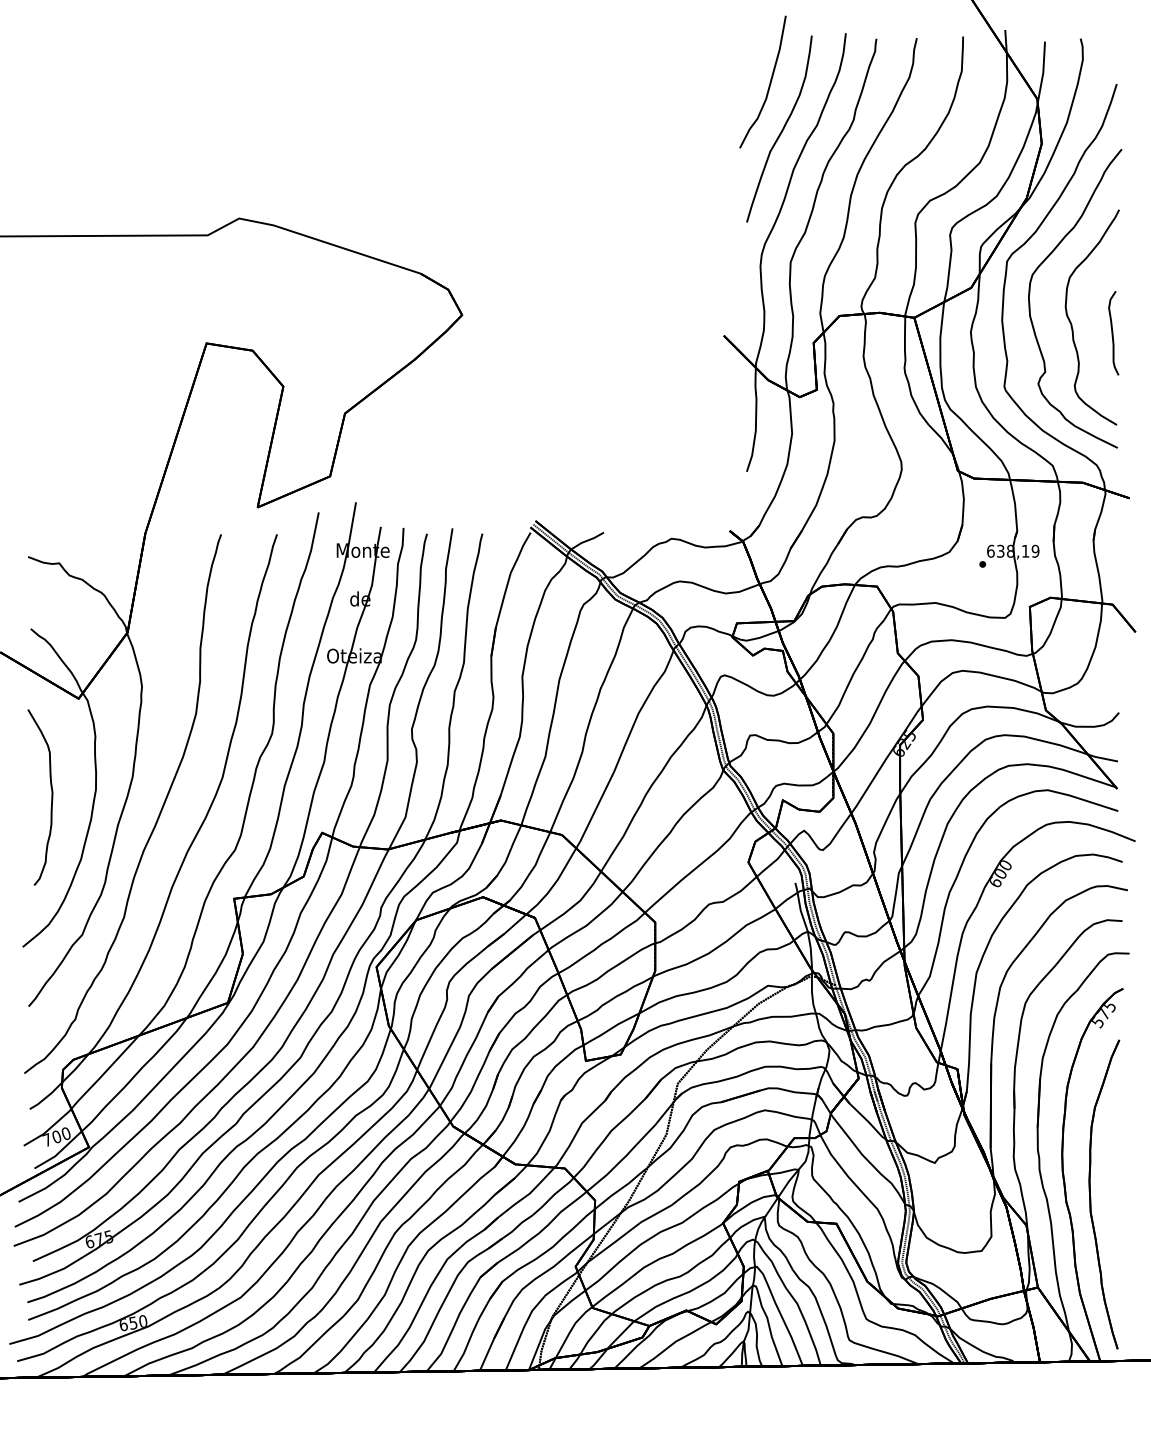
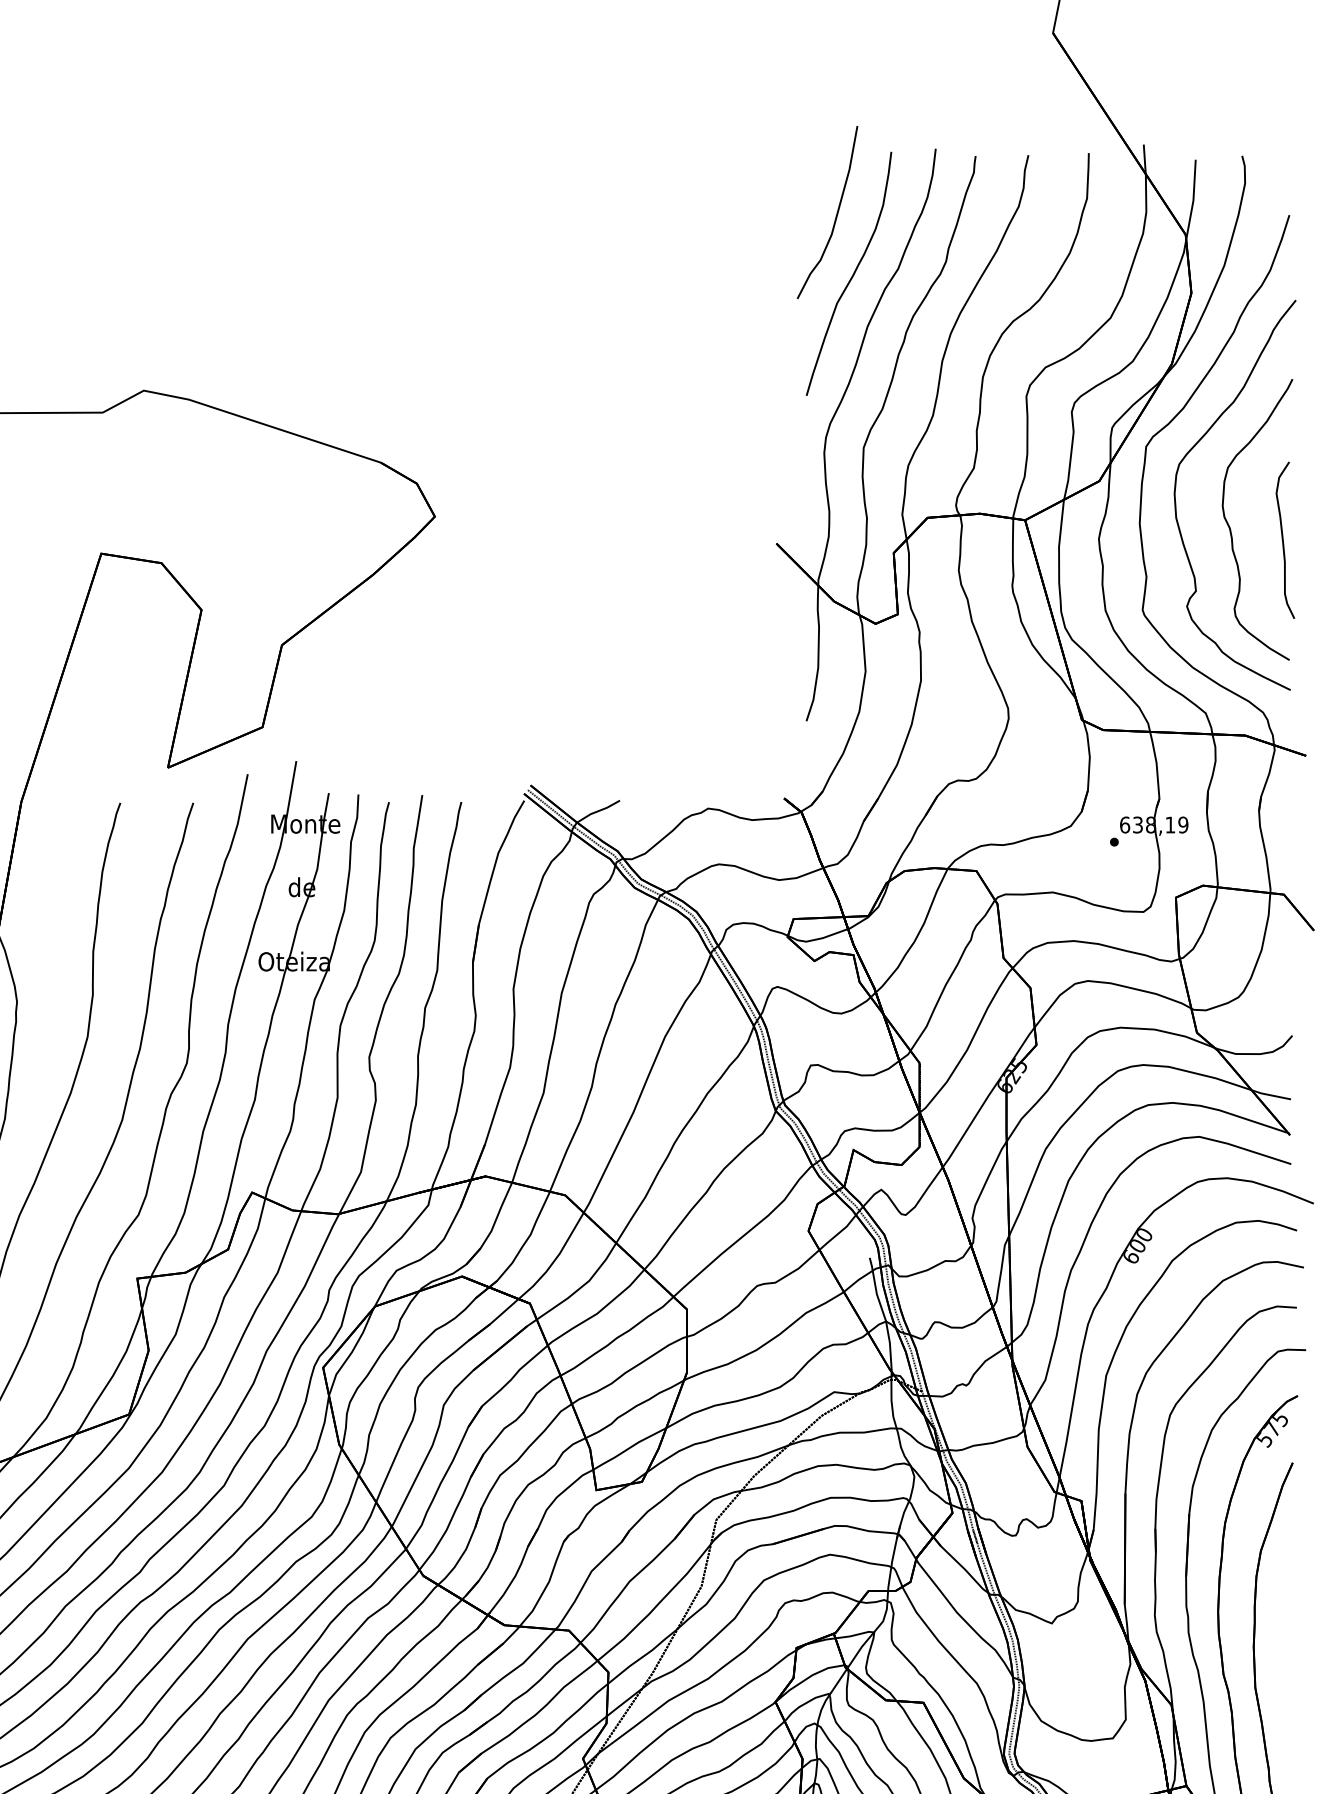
part: (1113, 333) -> (1285, 540), size x1.43

